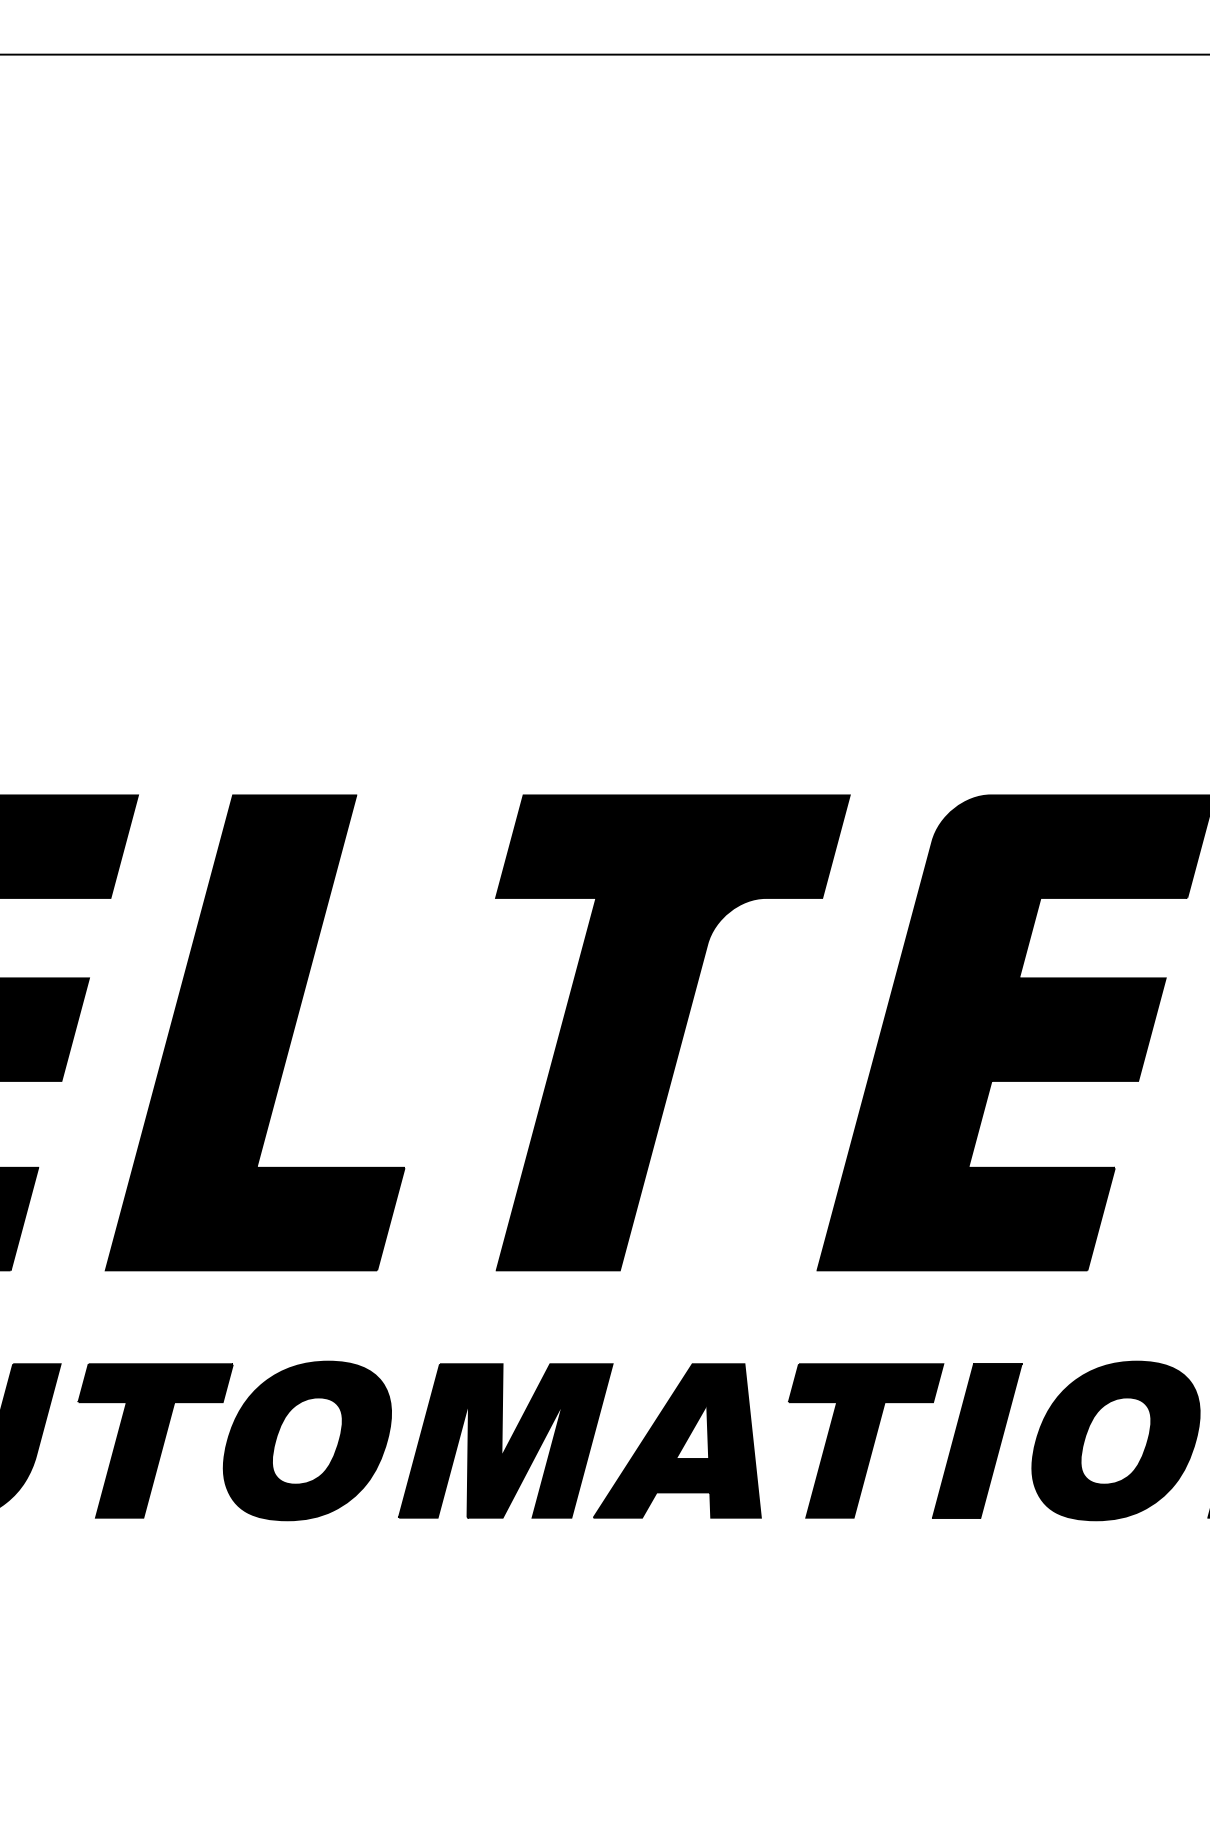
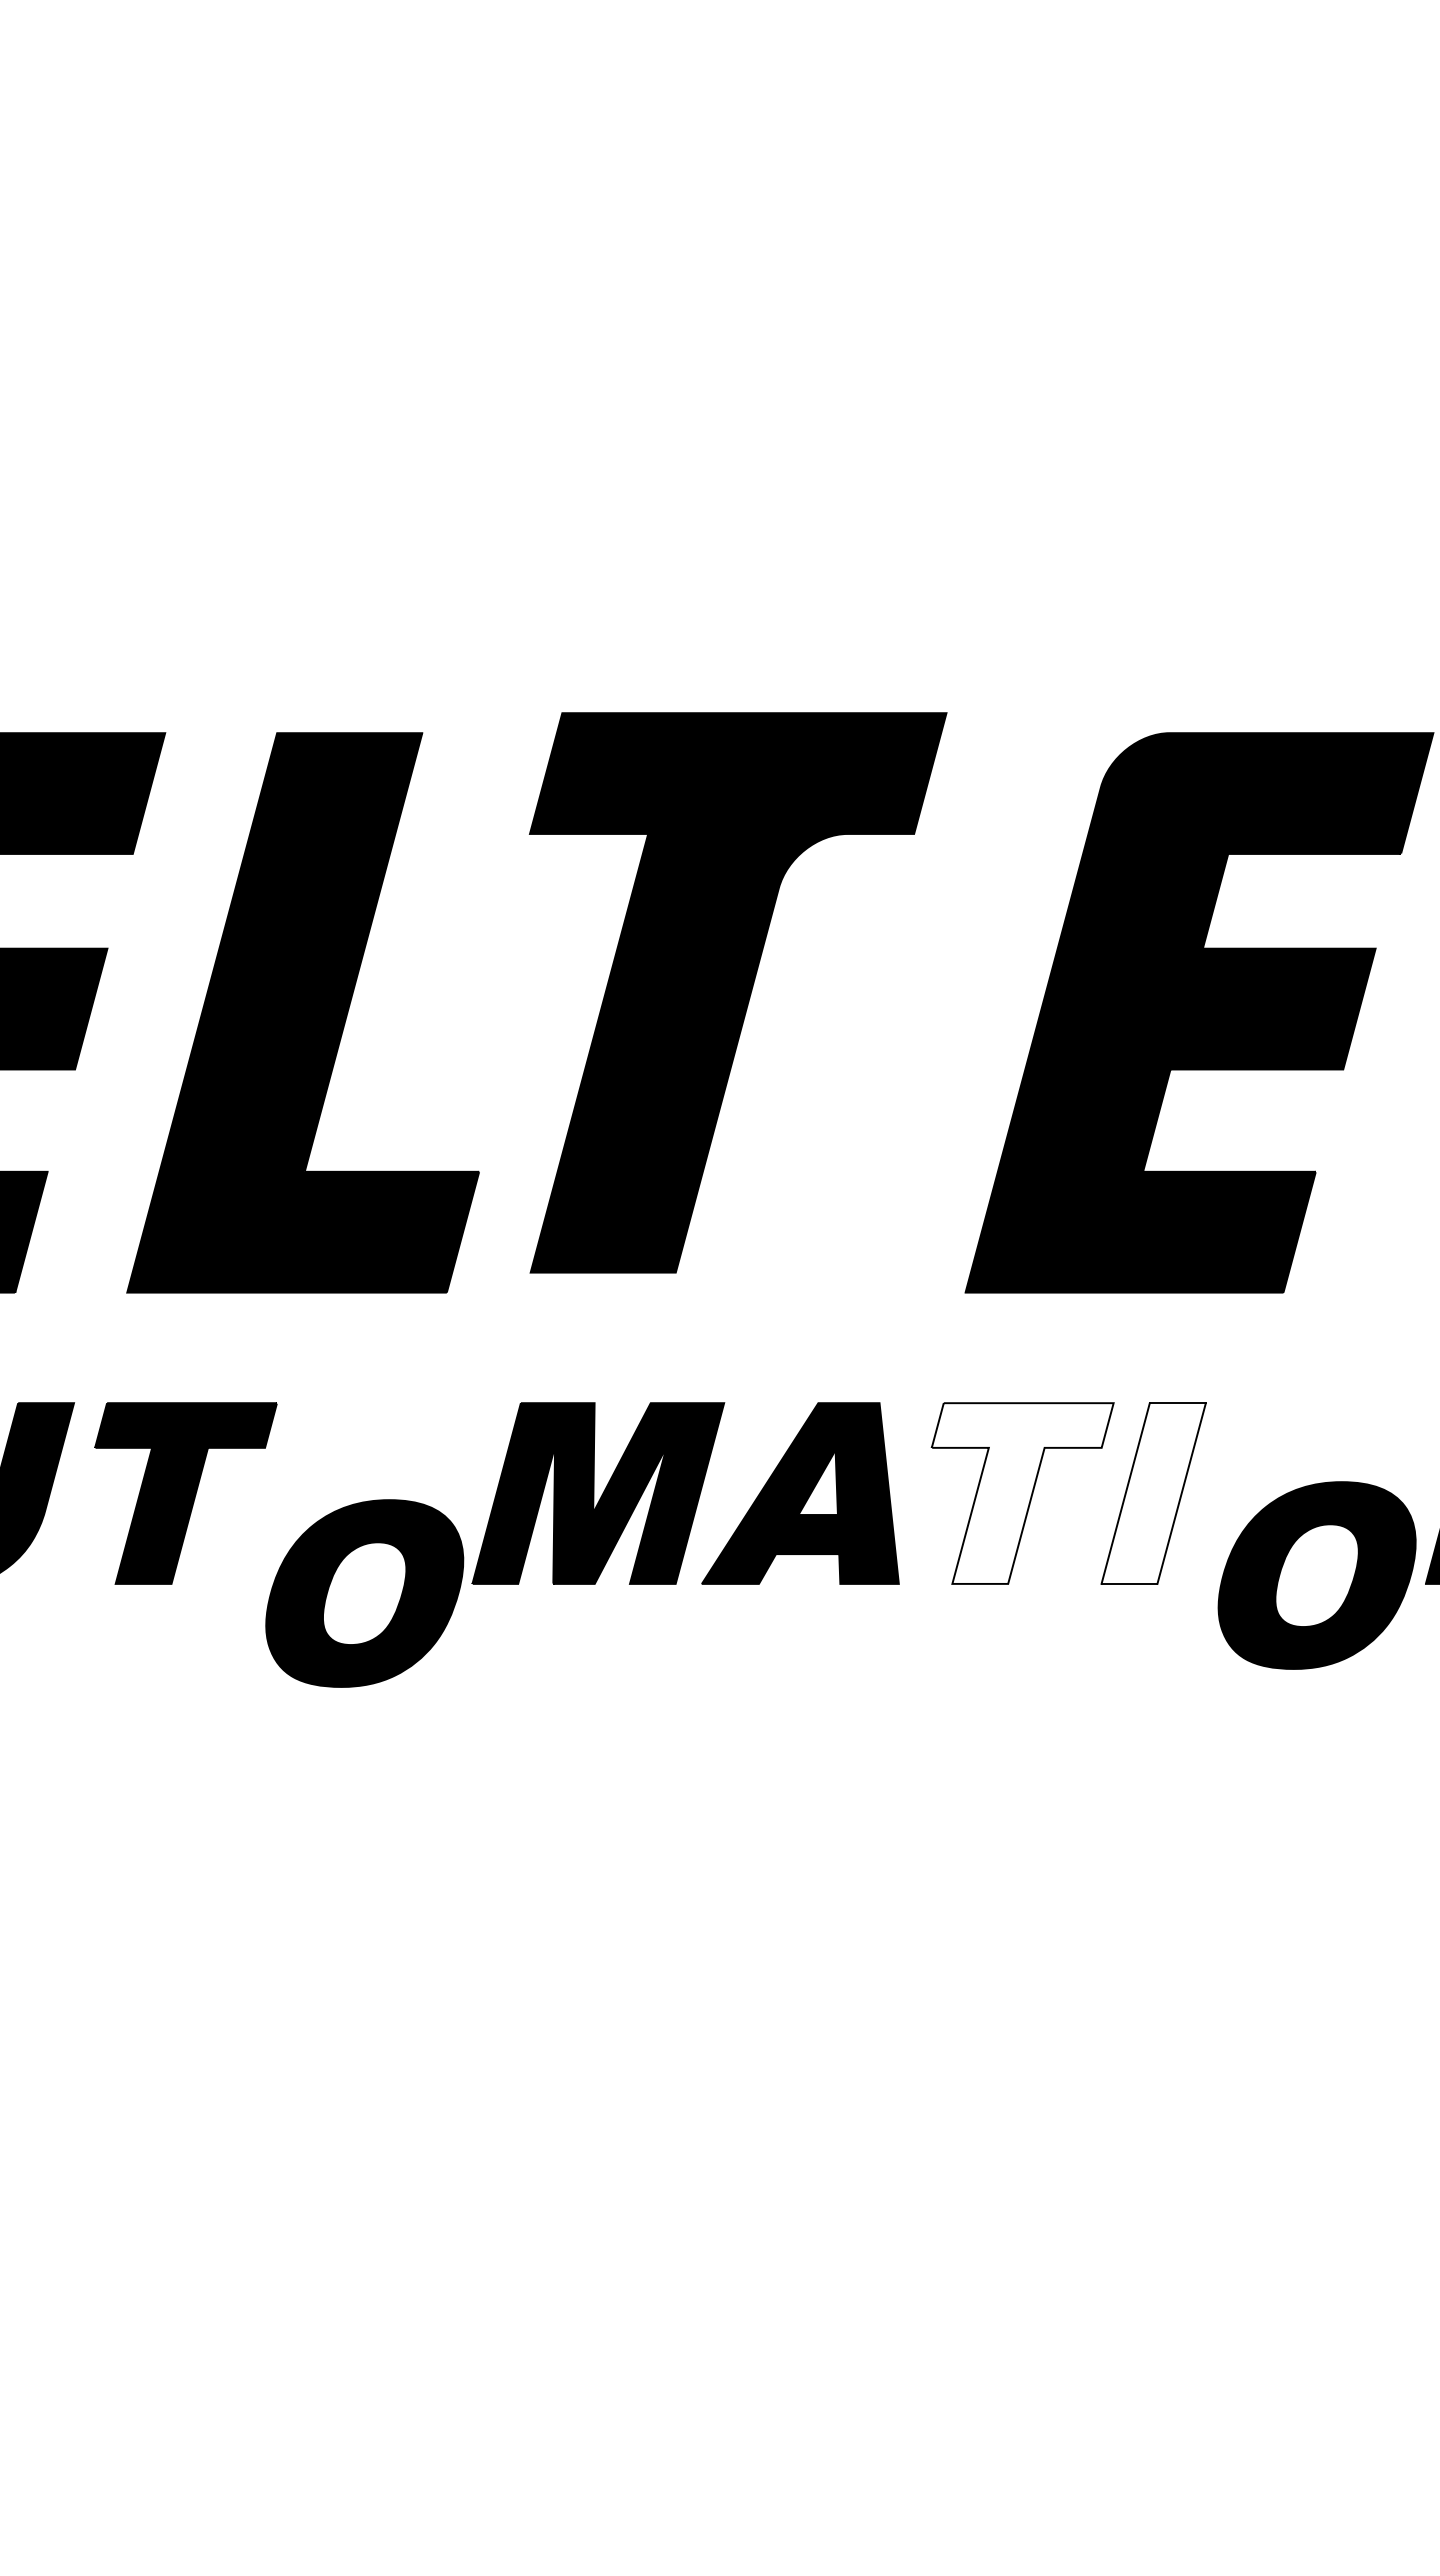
part: (672, 1032) -> (737, 992), moved
part: (307, 1440) -> (364, 1593), moved
fill: (865, 1440) -> (1022, 1493), removed
fill: (977, 1440) -> (1153, 1493), removed
part: (1115, 1440) -> (1316, 1575), moved

